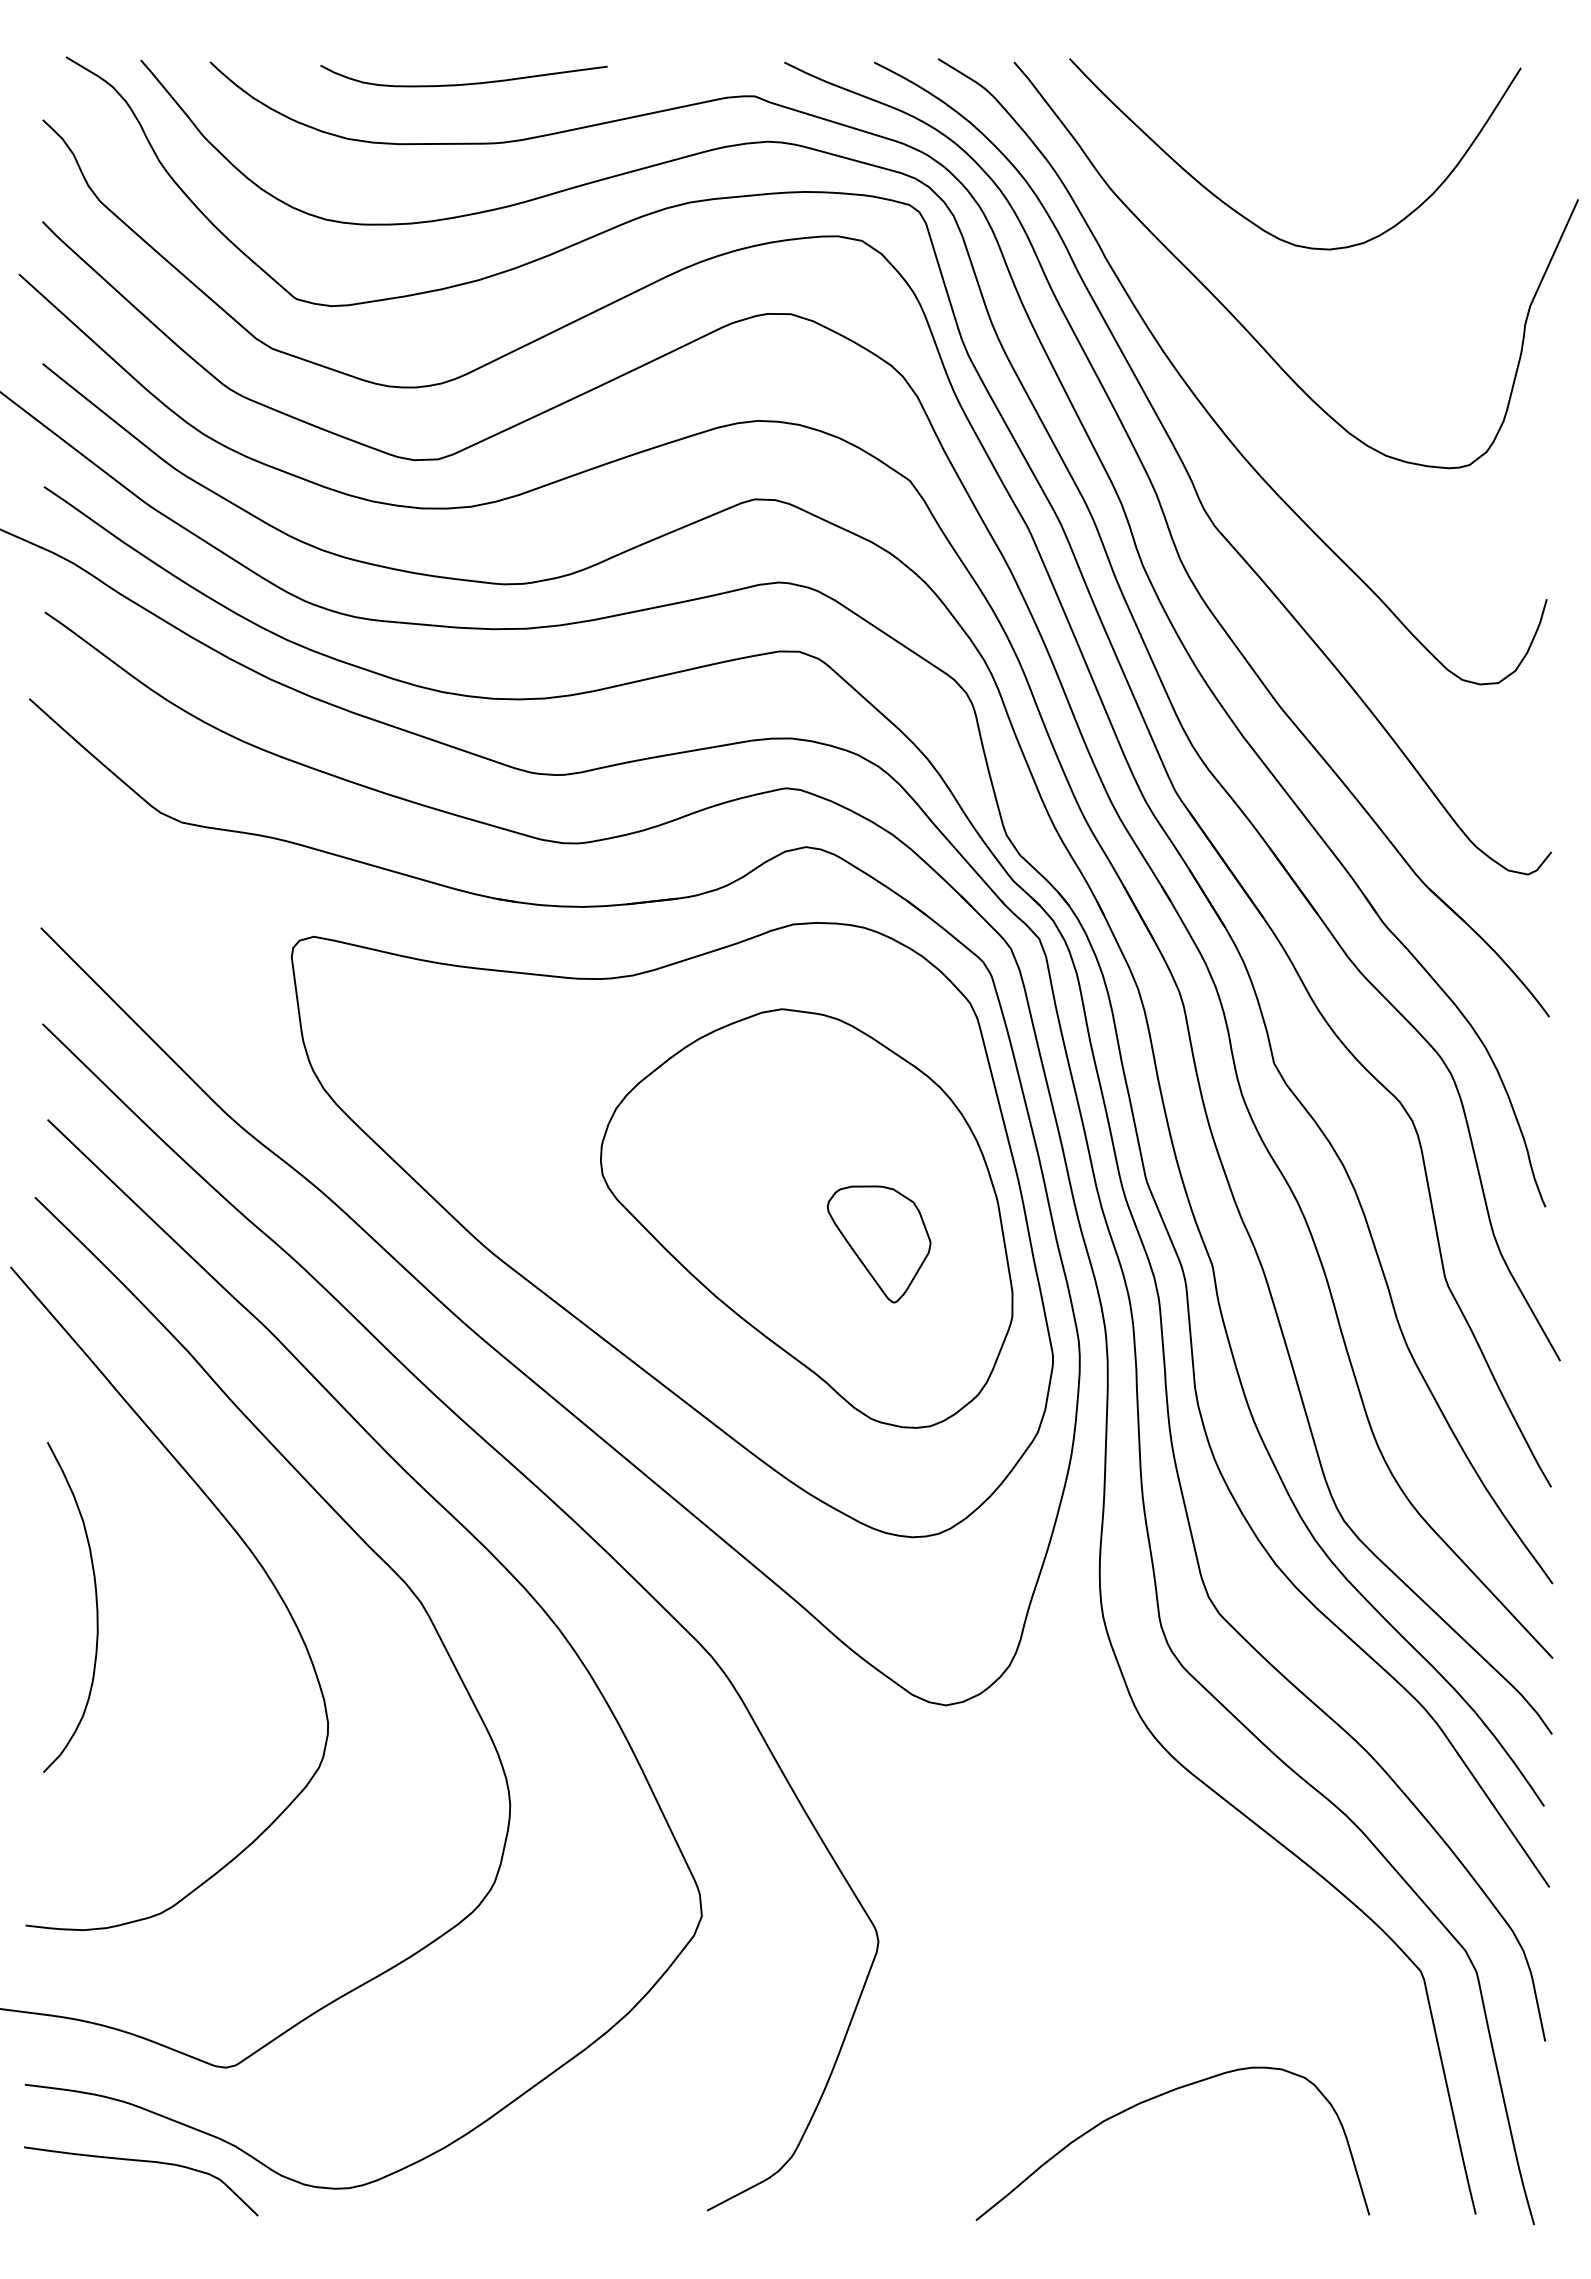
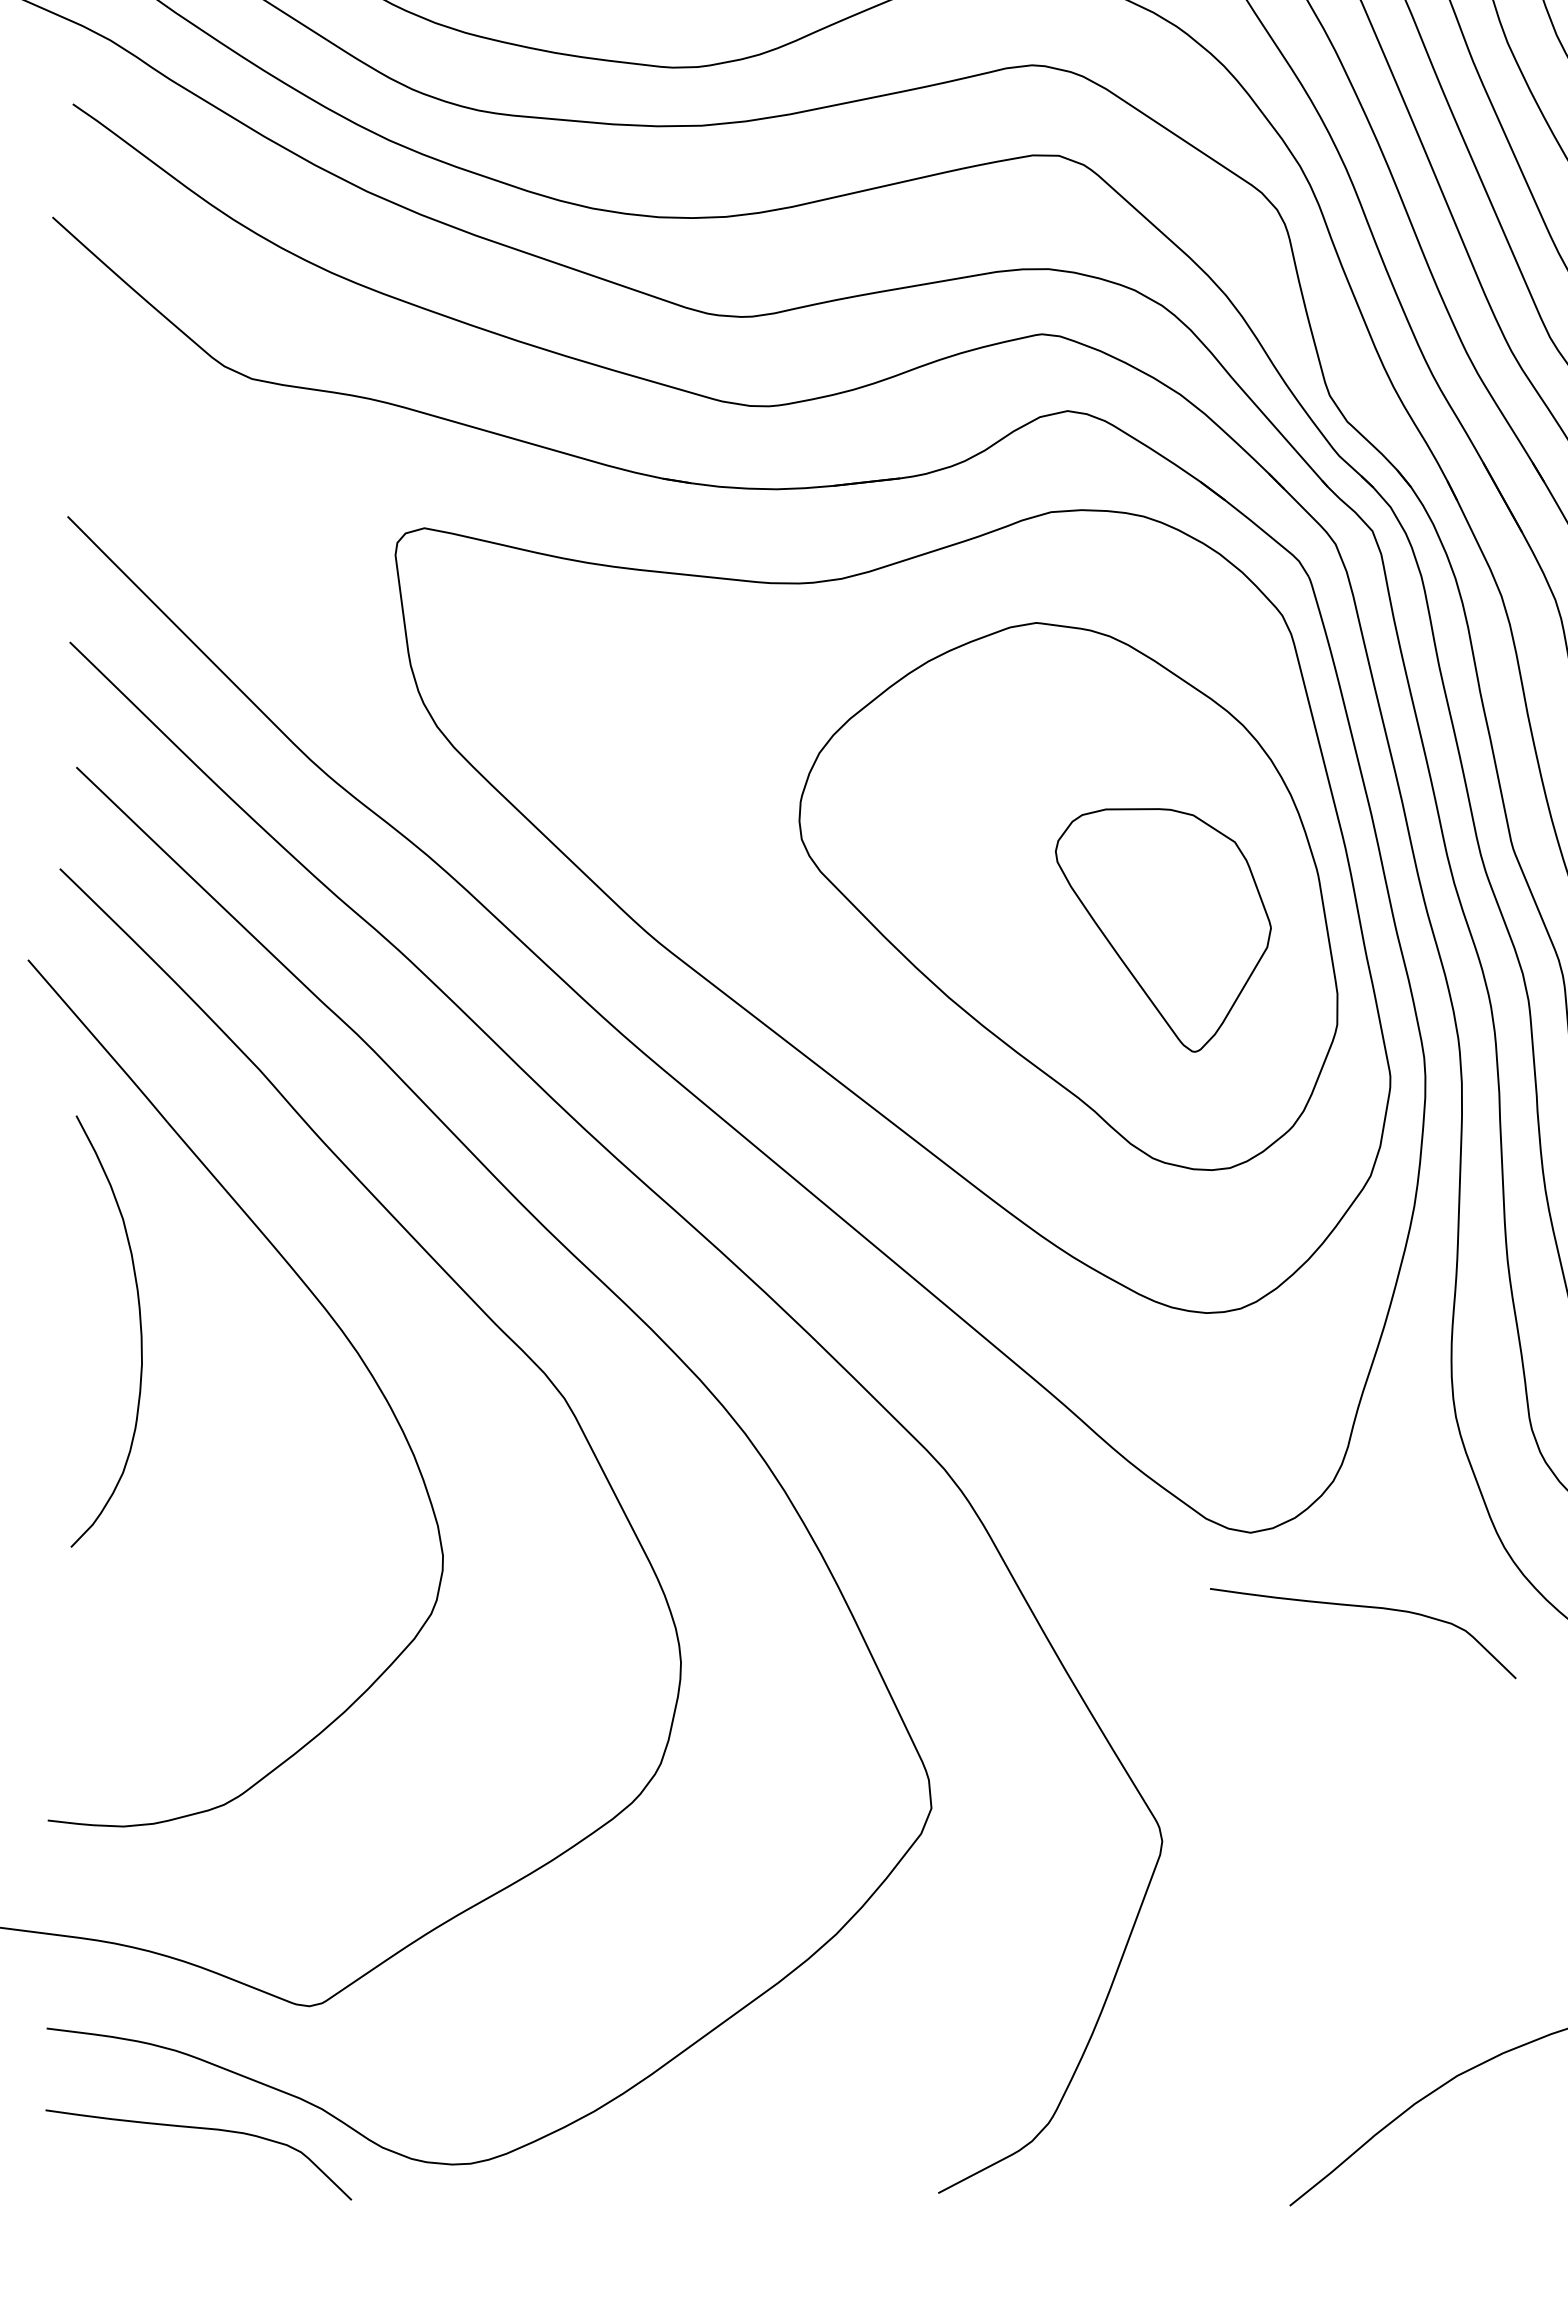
part: (878, 1244) -> (1162, 930), size x1.6
curve: (95, 1601) -> (139, 1323), moved
curve: (1037, 1763) -> (1370, 1608), added

